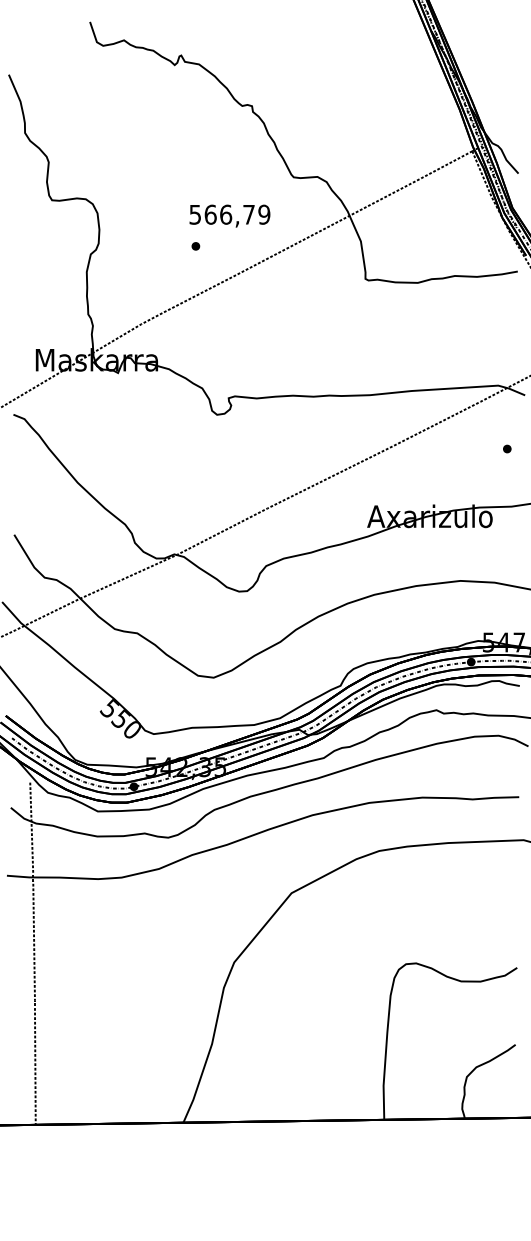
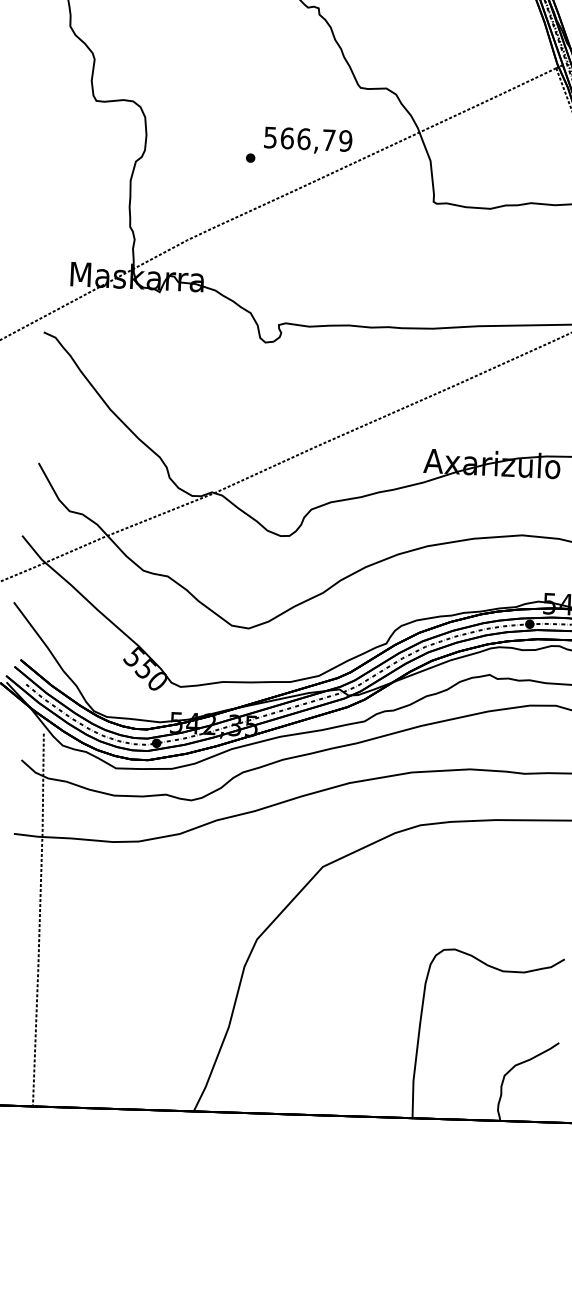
text: (229, 215) -> (307, 140), moved

